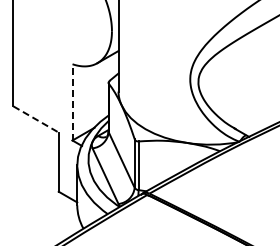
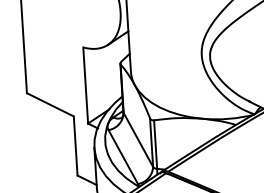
line: (72, 101) -> (85, 84), dashed -> solid
line: (36, 119) -> (50, 104), dashed -> solid

